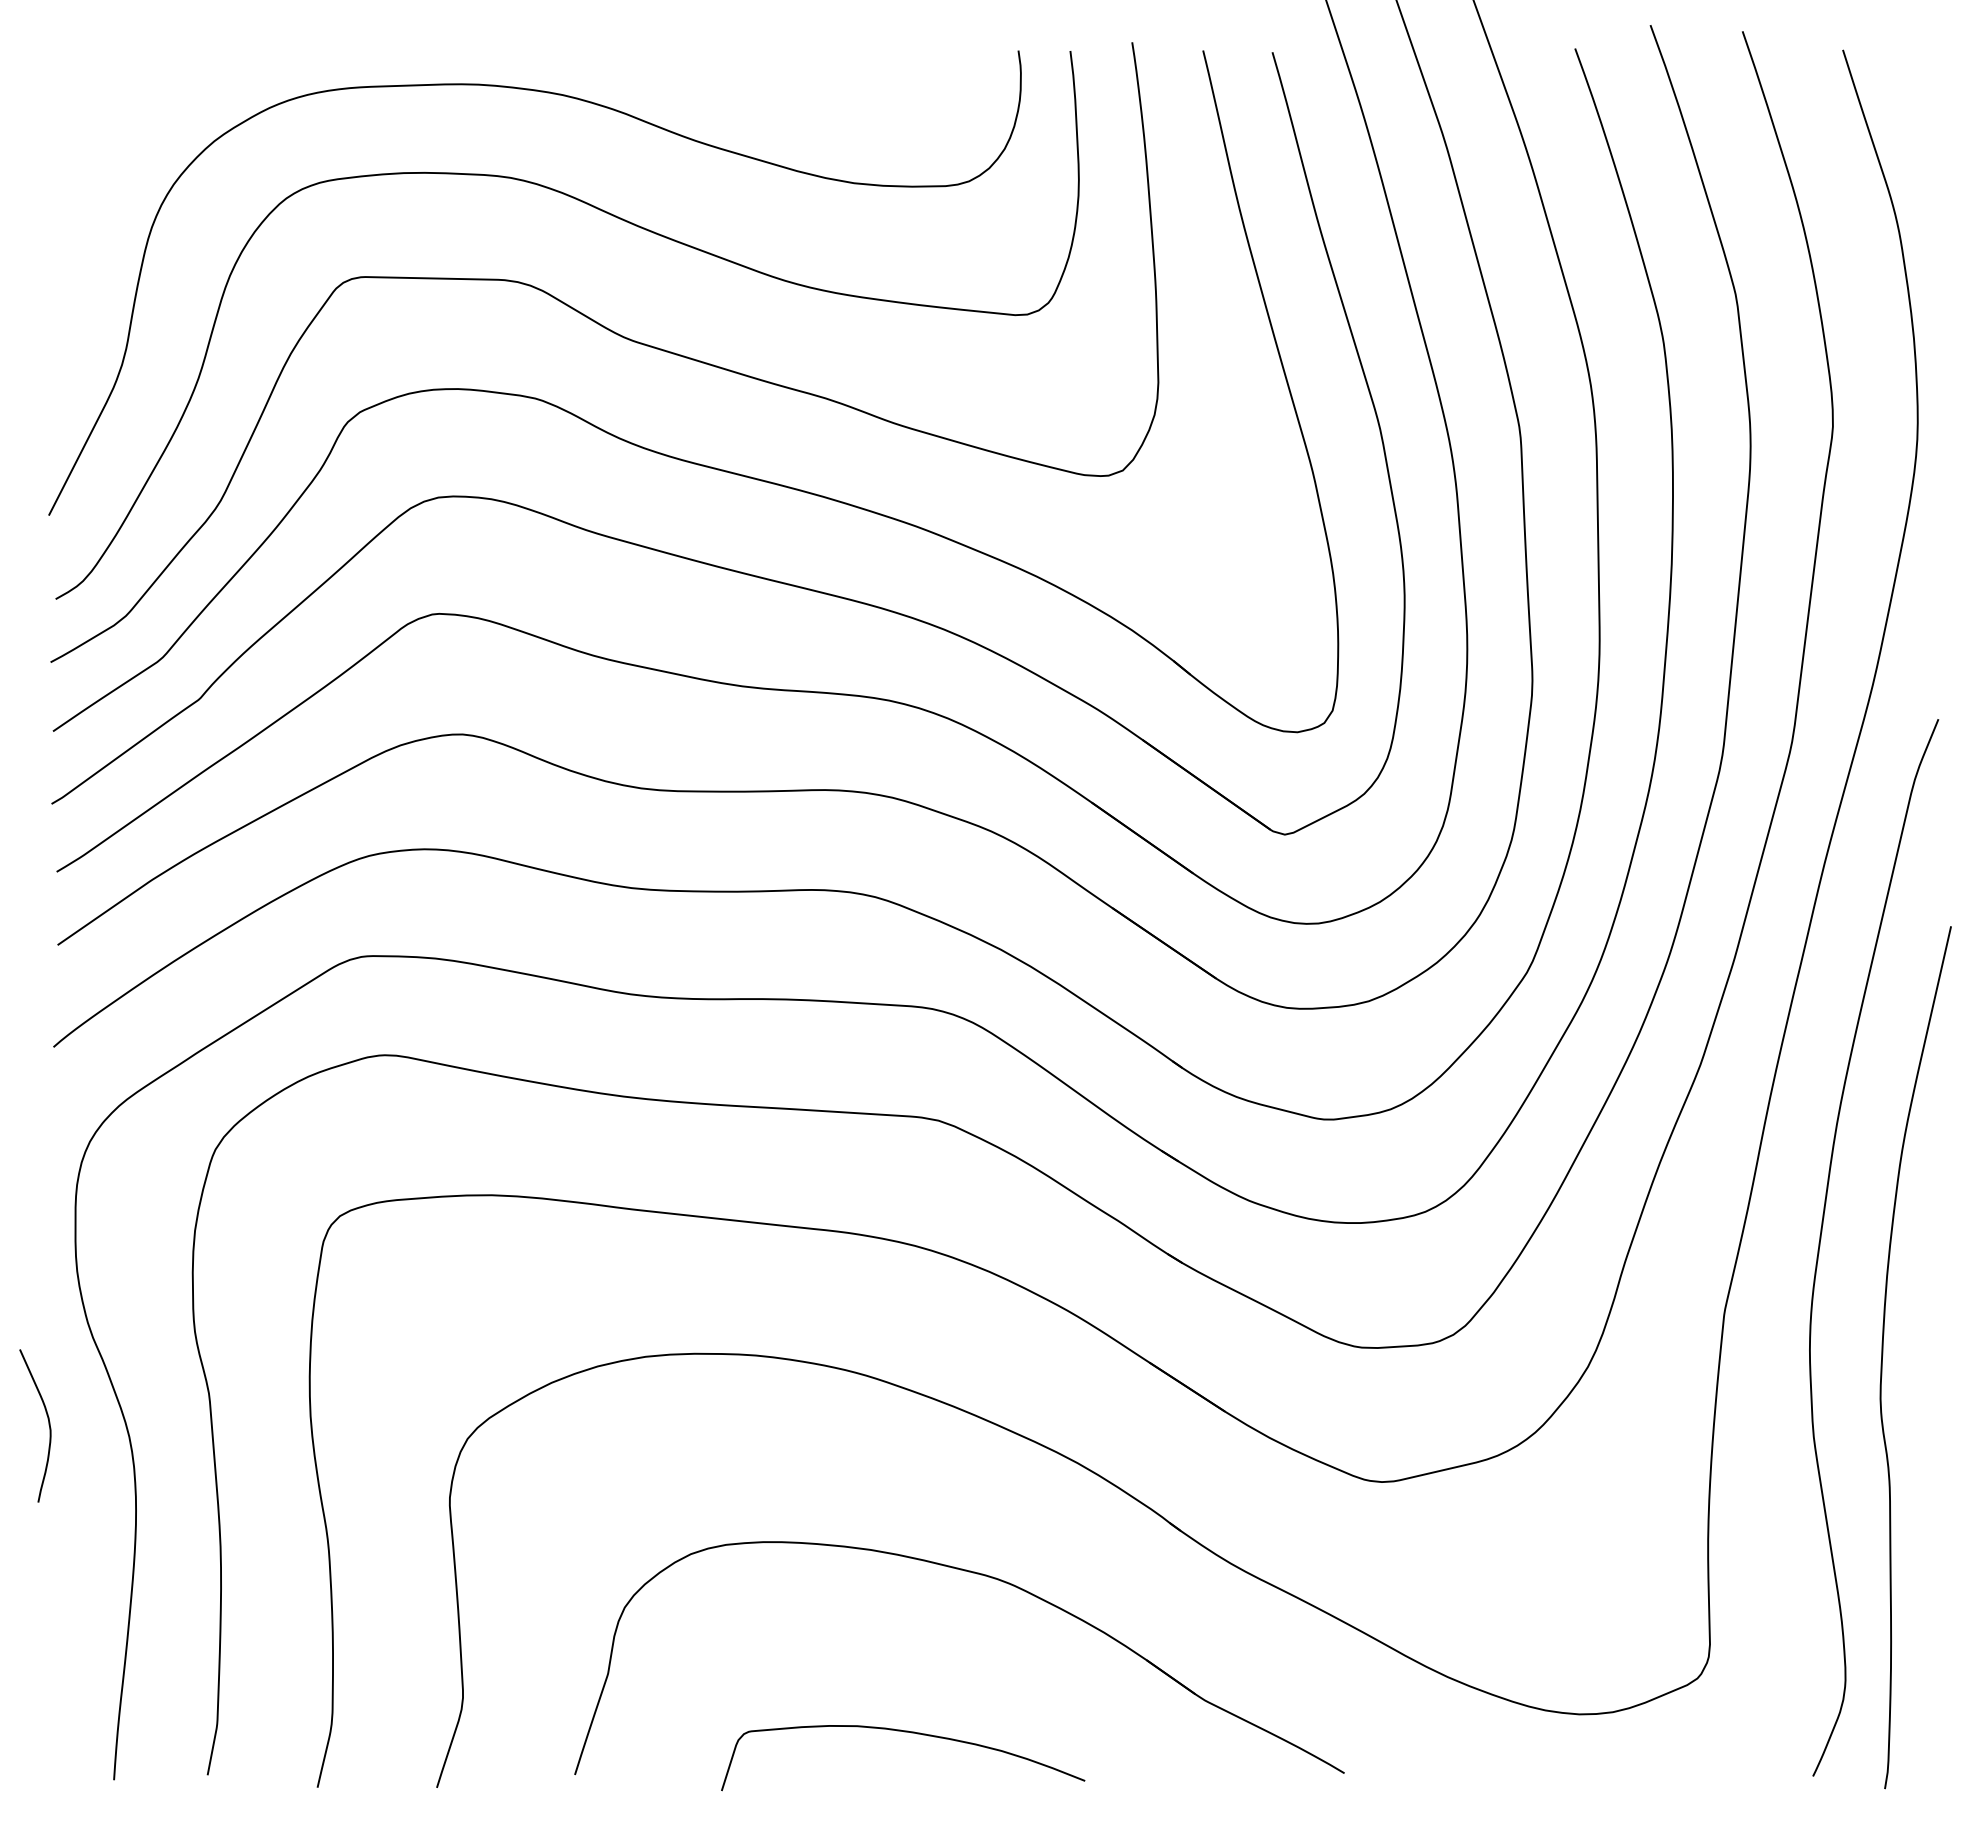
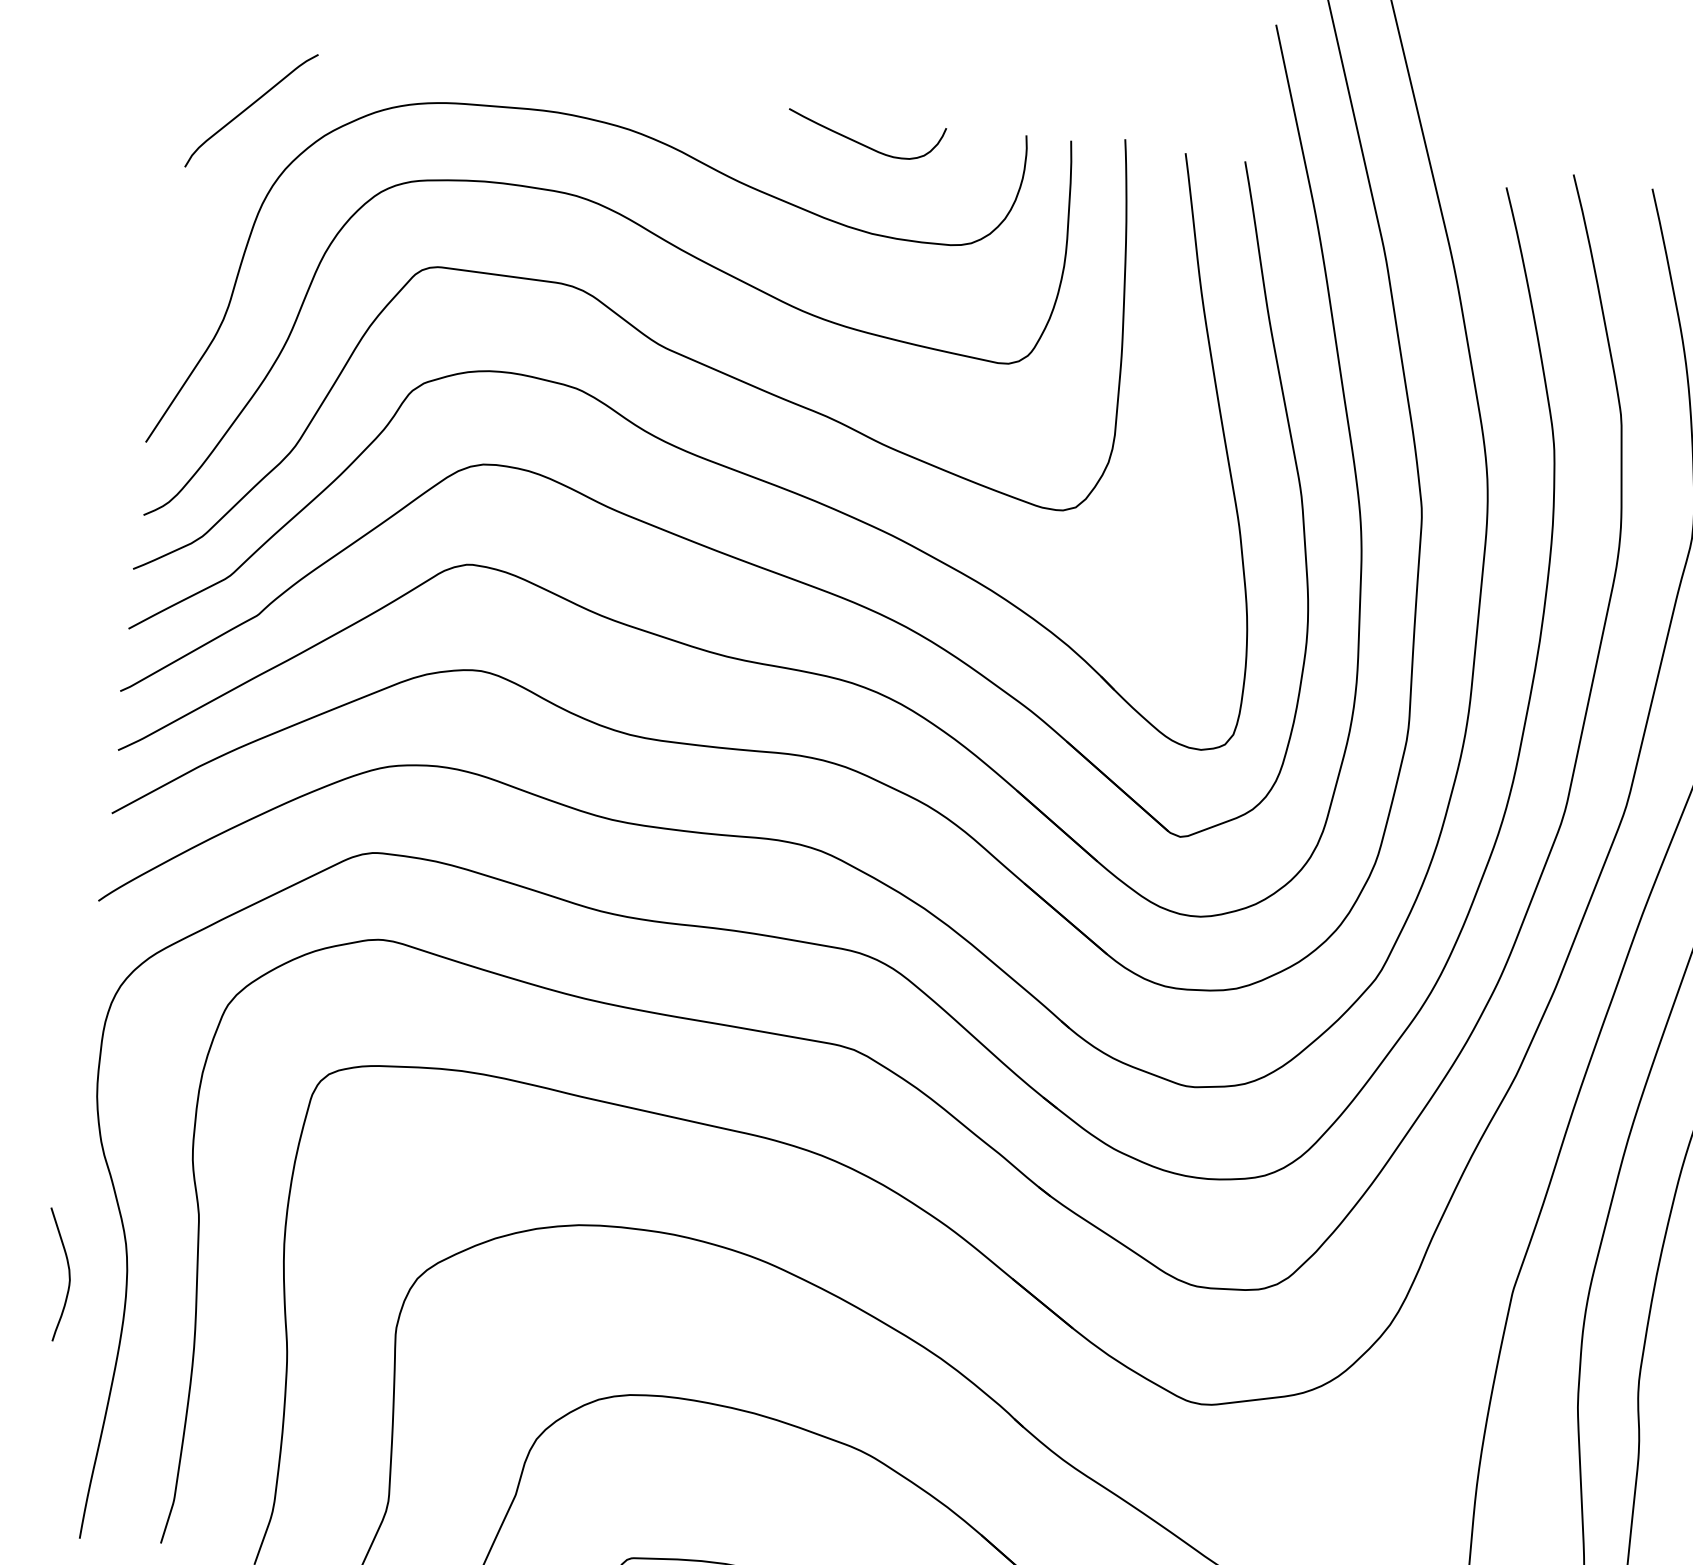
curve: (832, 81) -> (863, 144), added
curve: (124, 118) -> (249, 107), added
curve: (48, 1425) -> (68, 1275), moved

